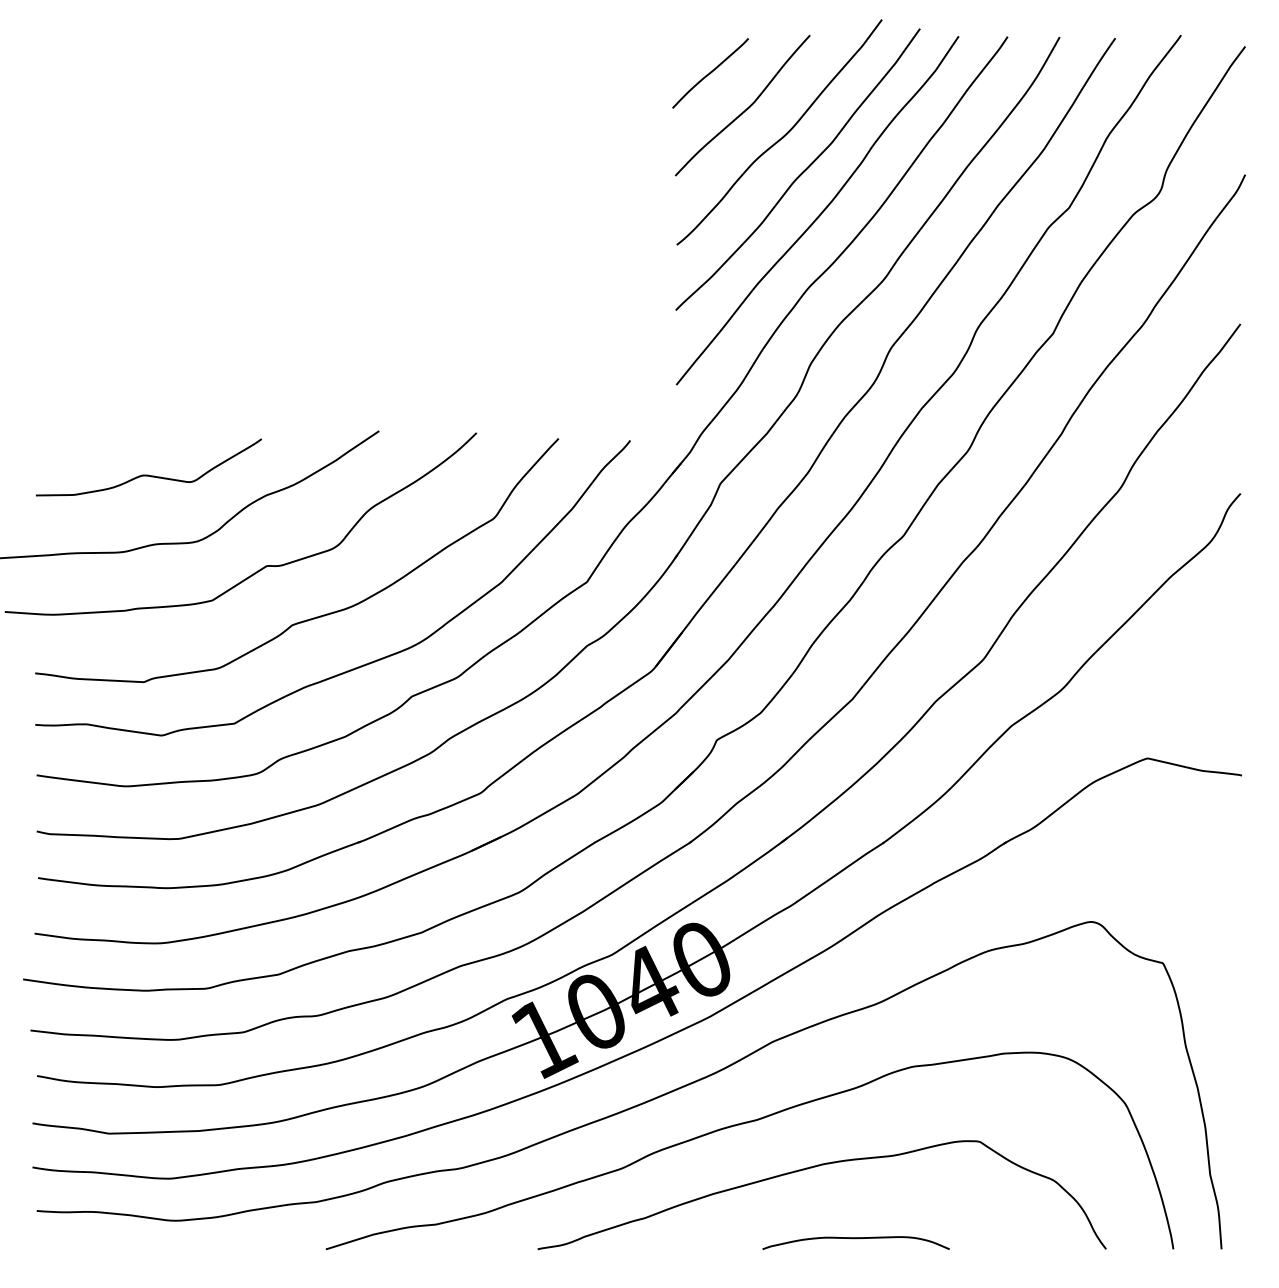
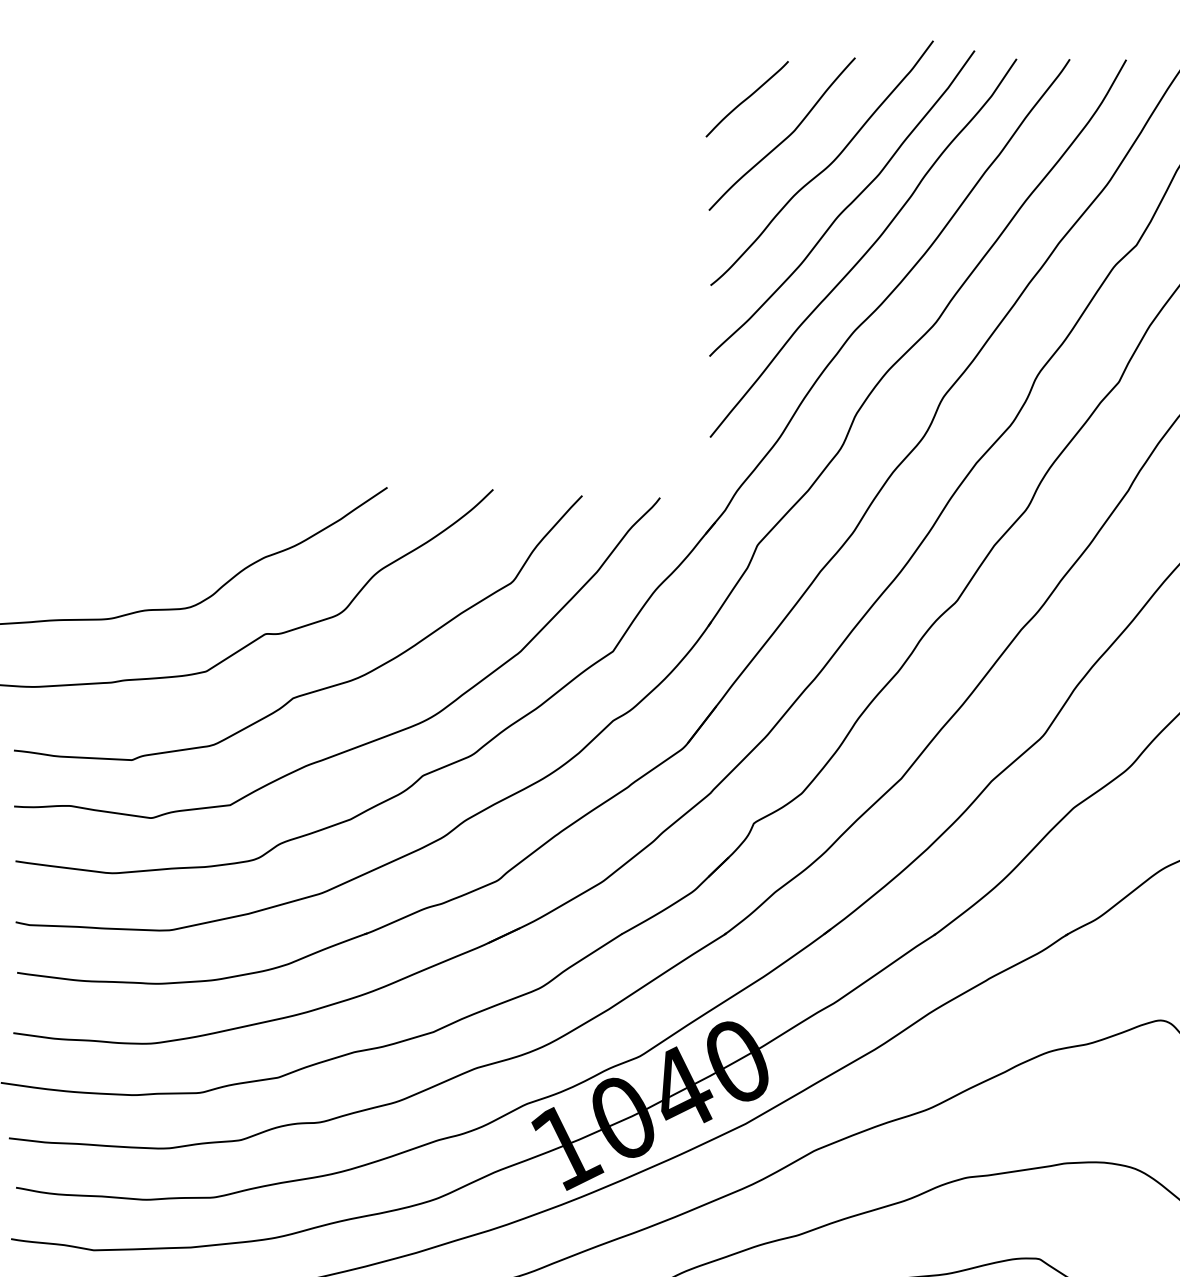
curve: (148, 474) -> (137, 534), removed

